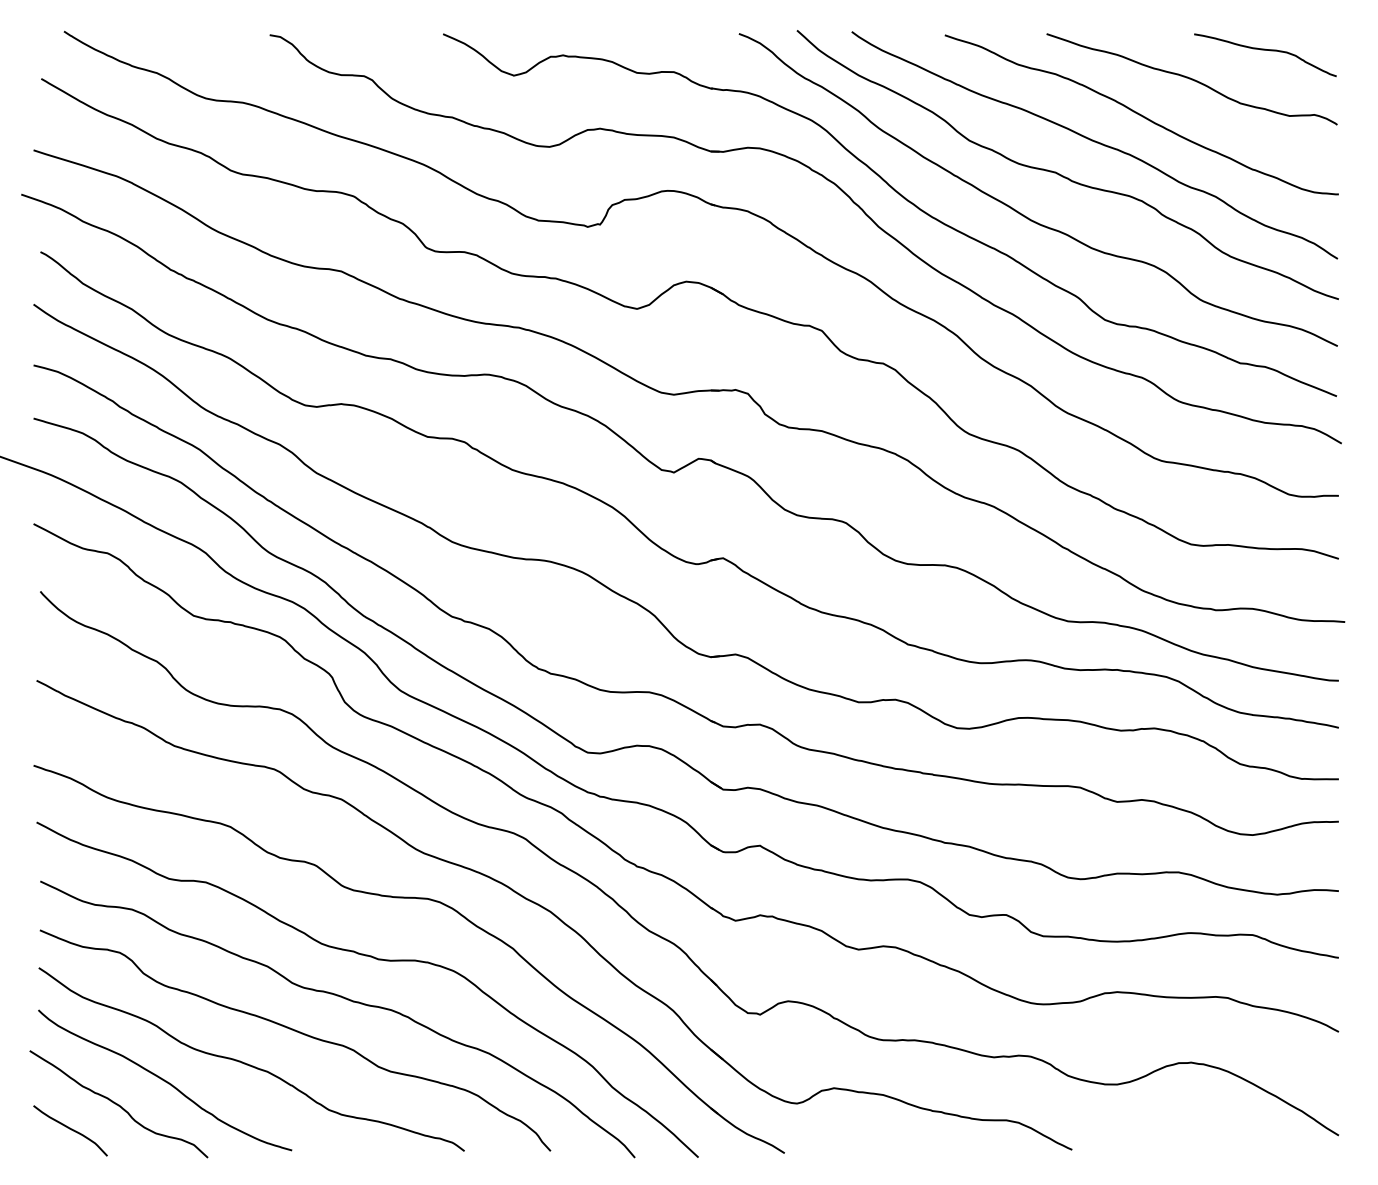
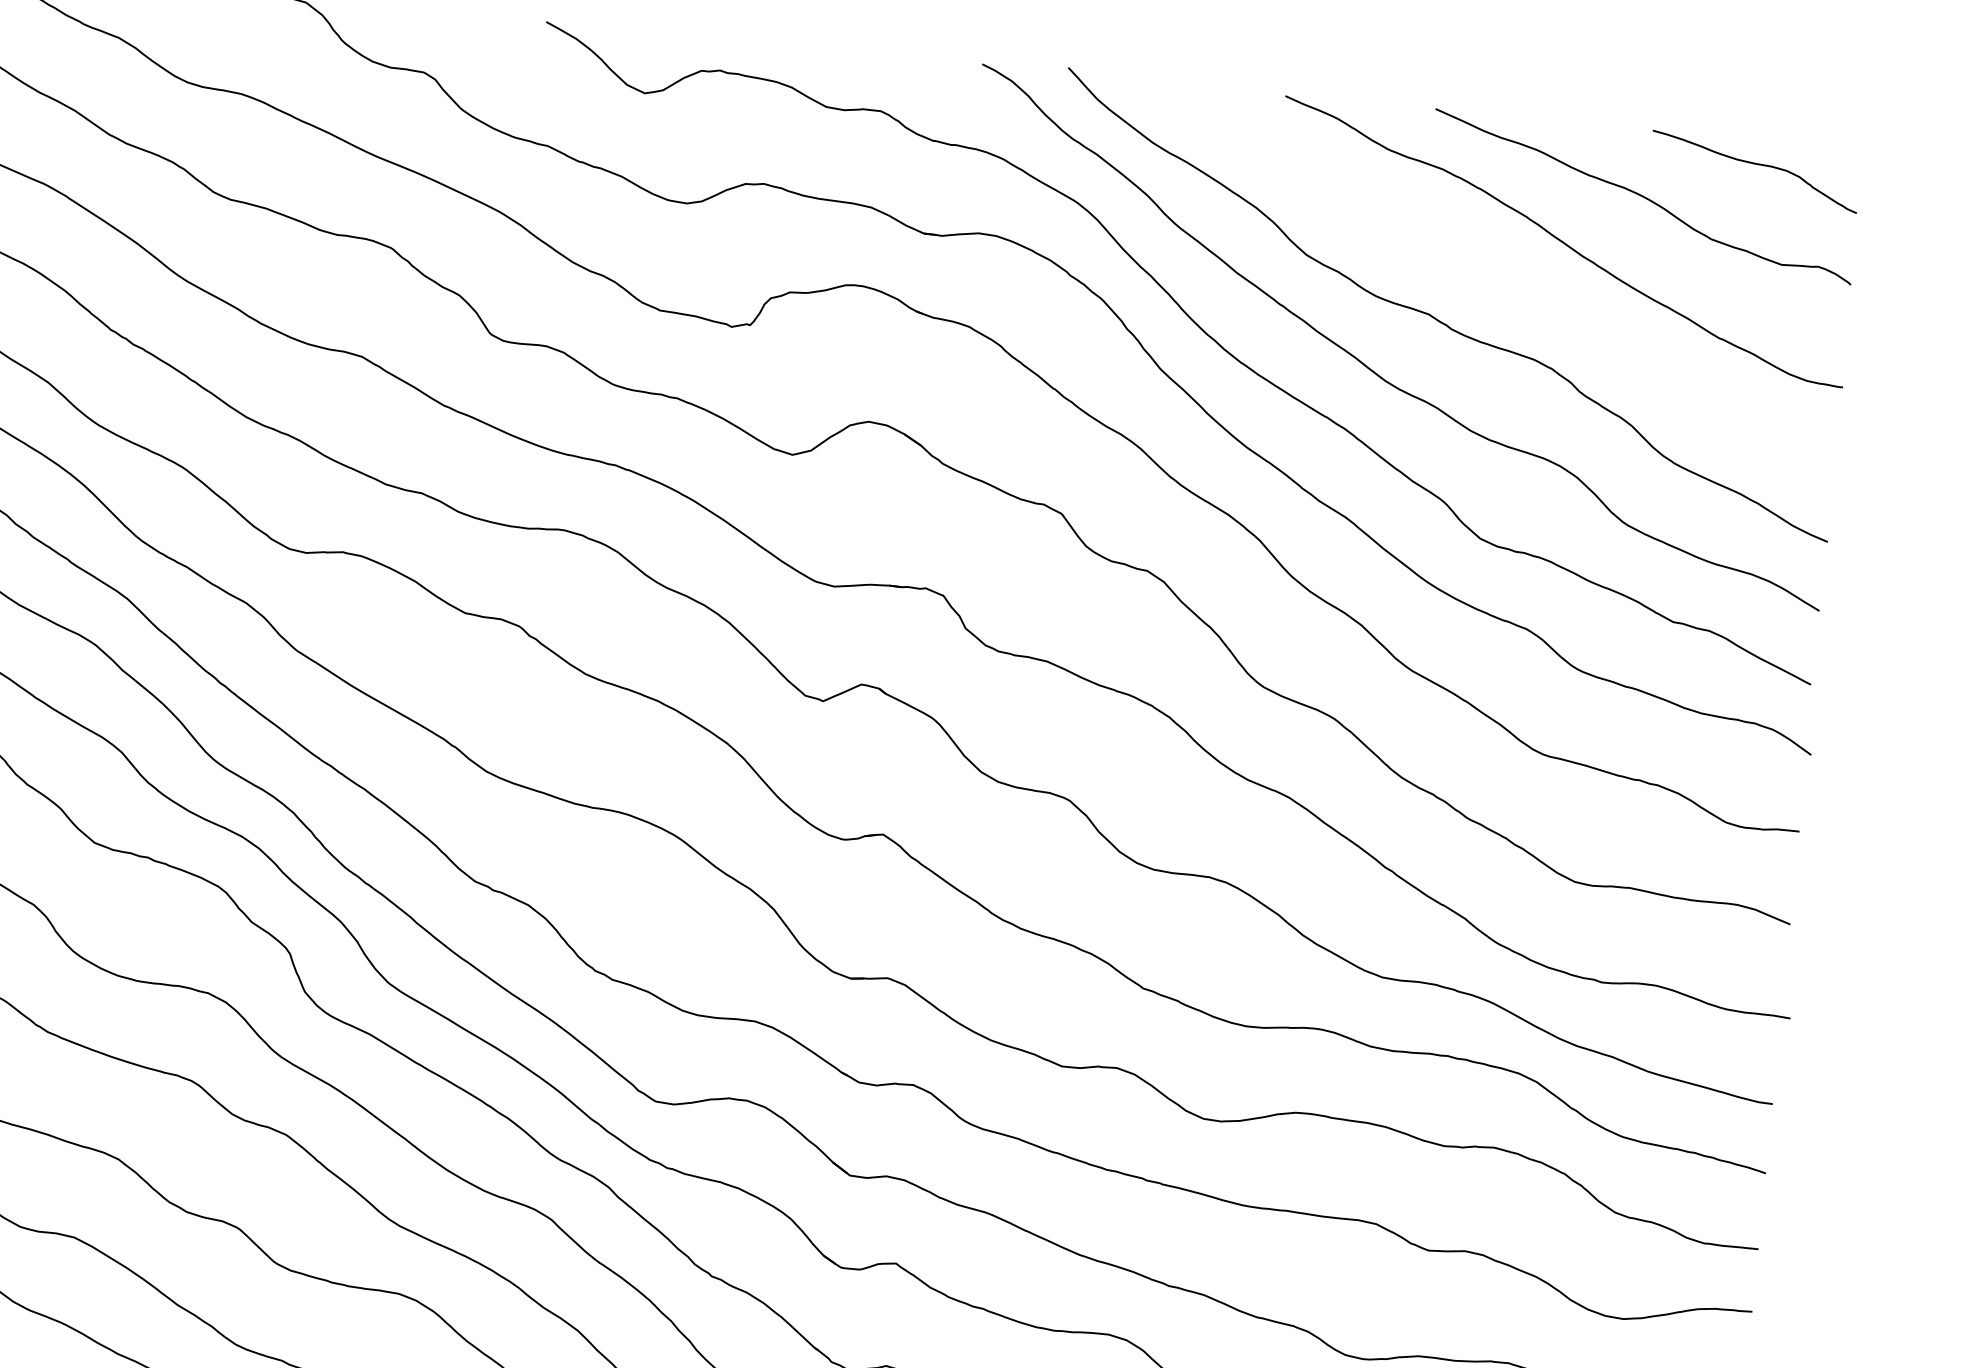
curve: (1094, 142) -> (1490, 275), removed

